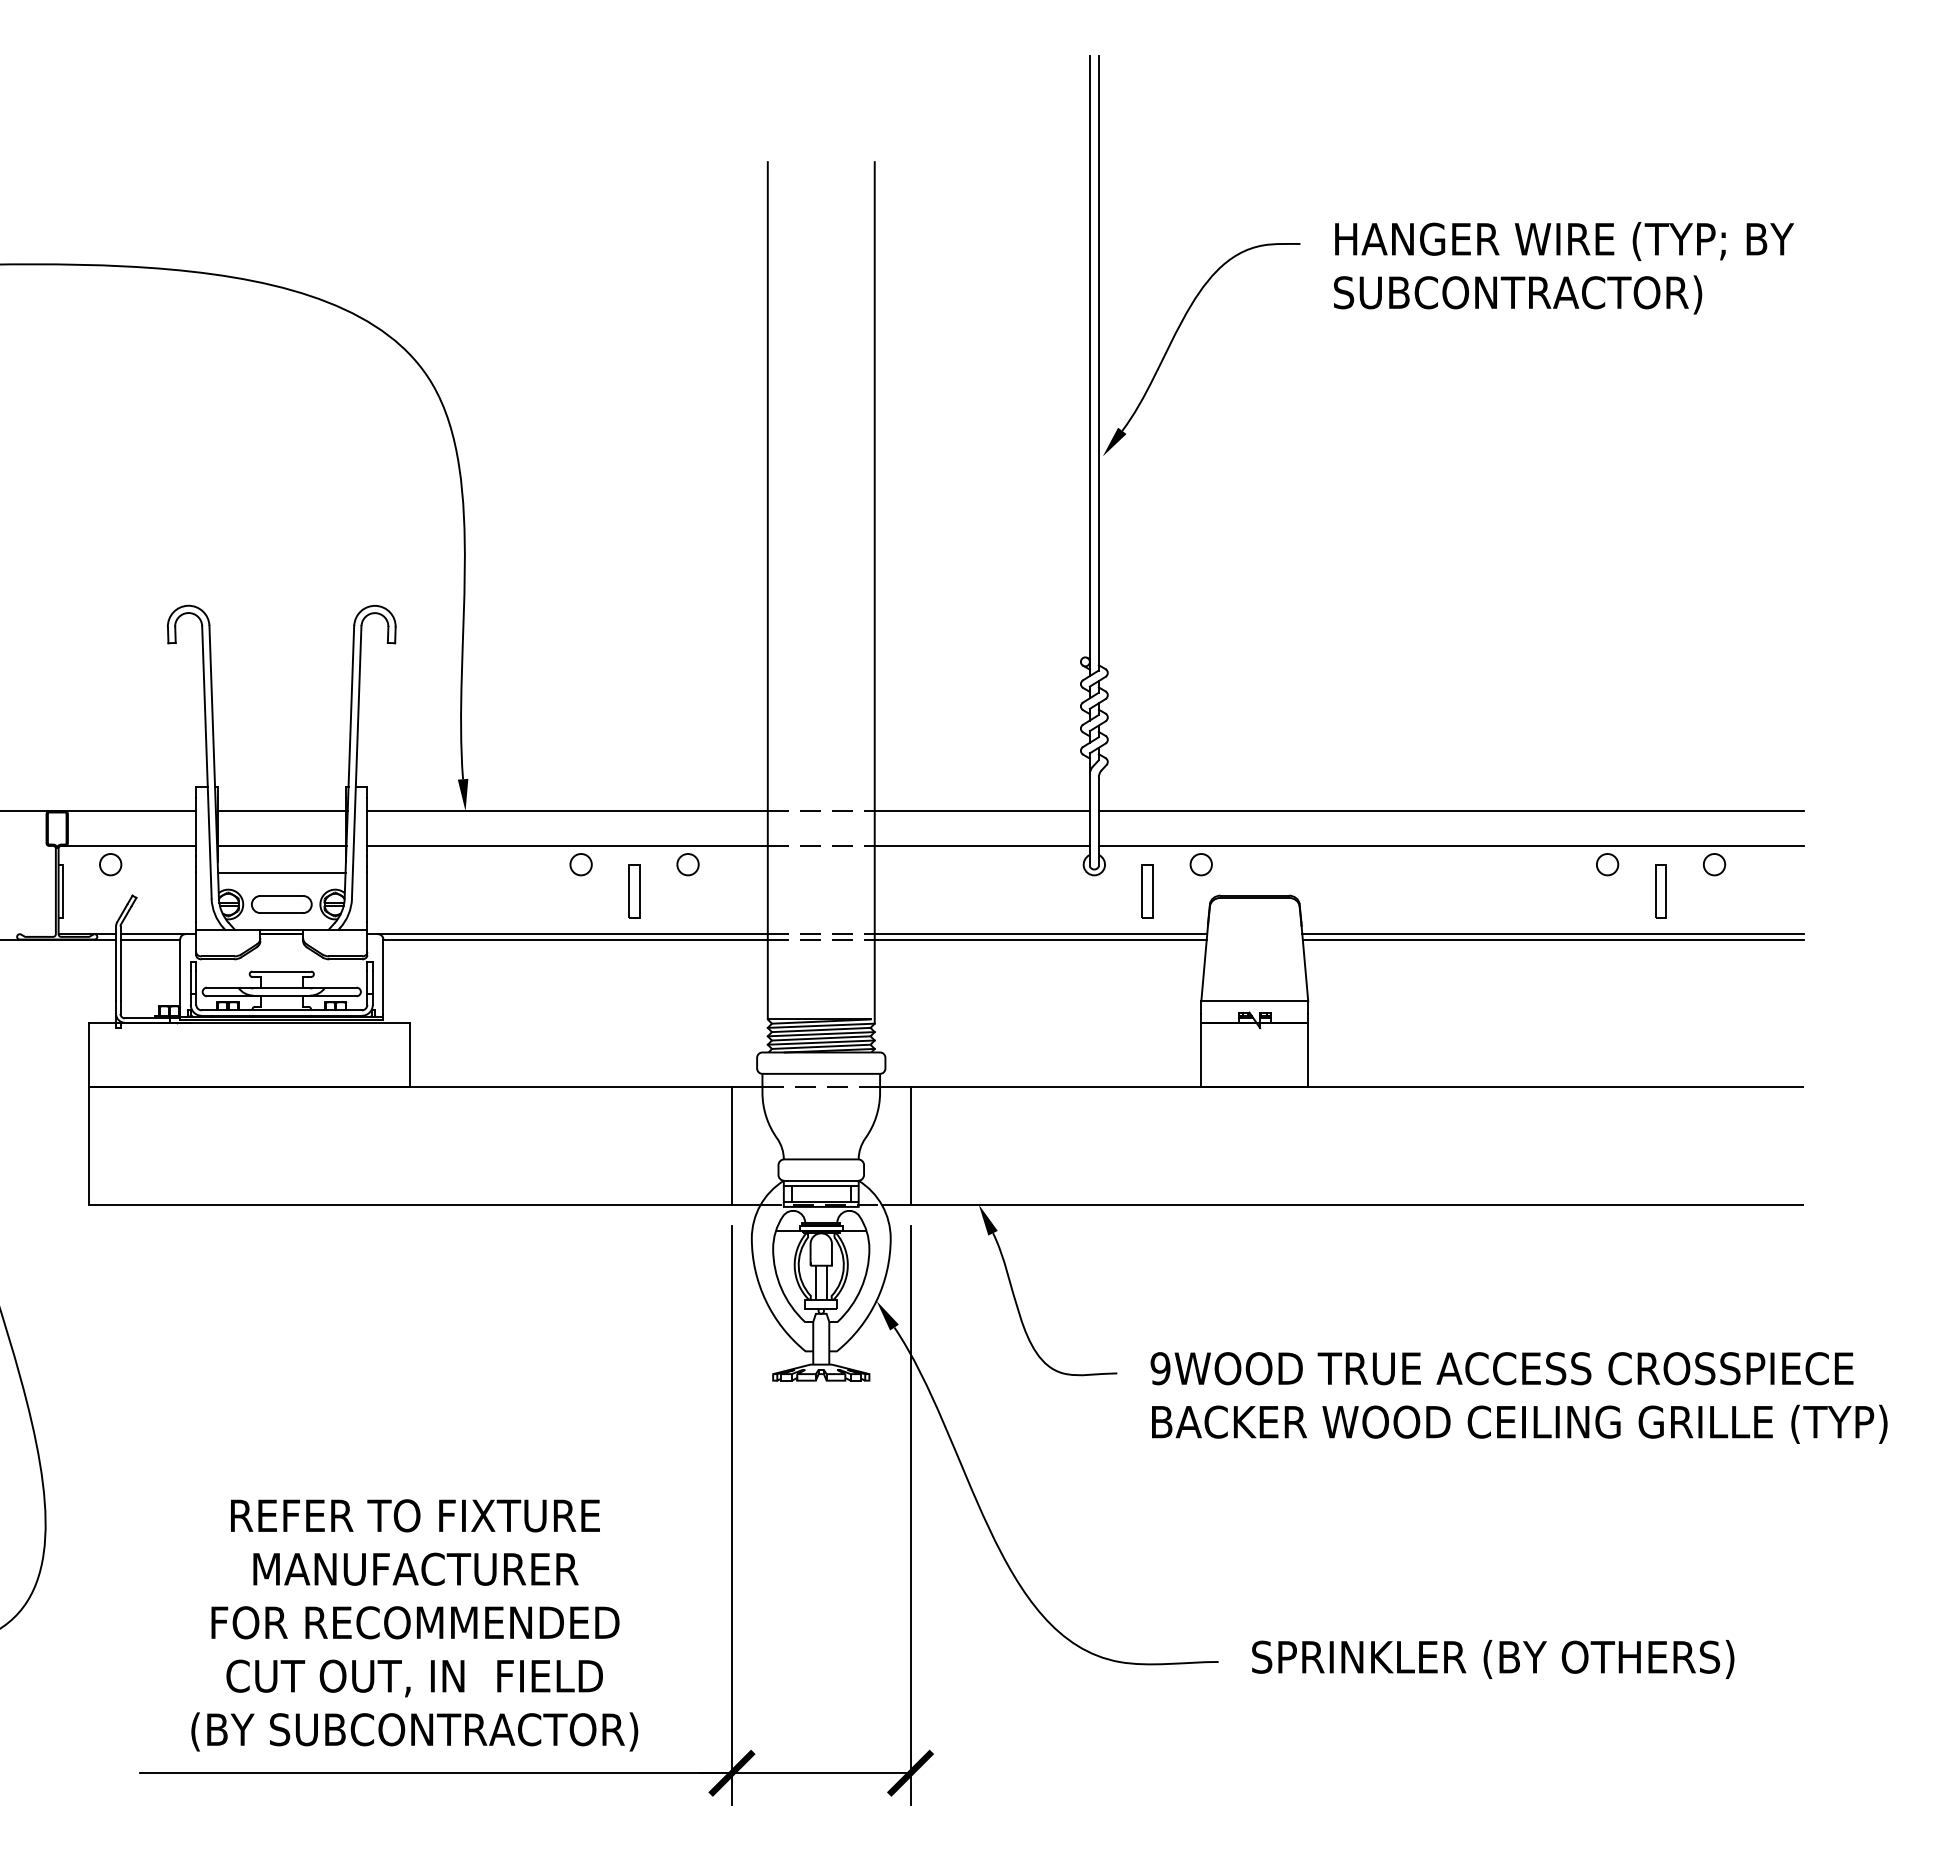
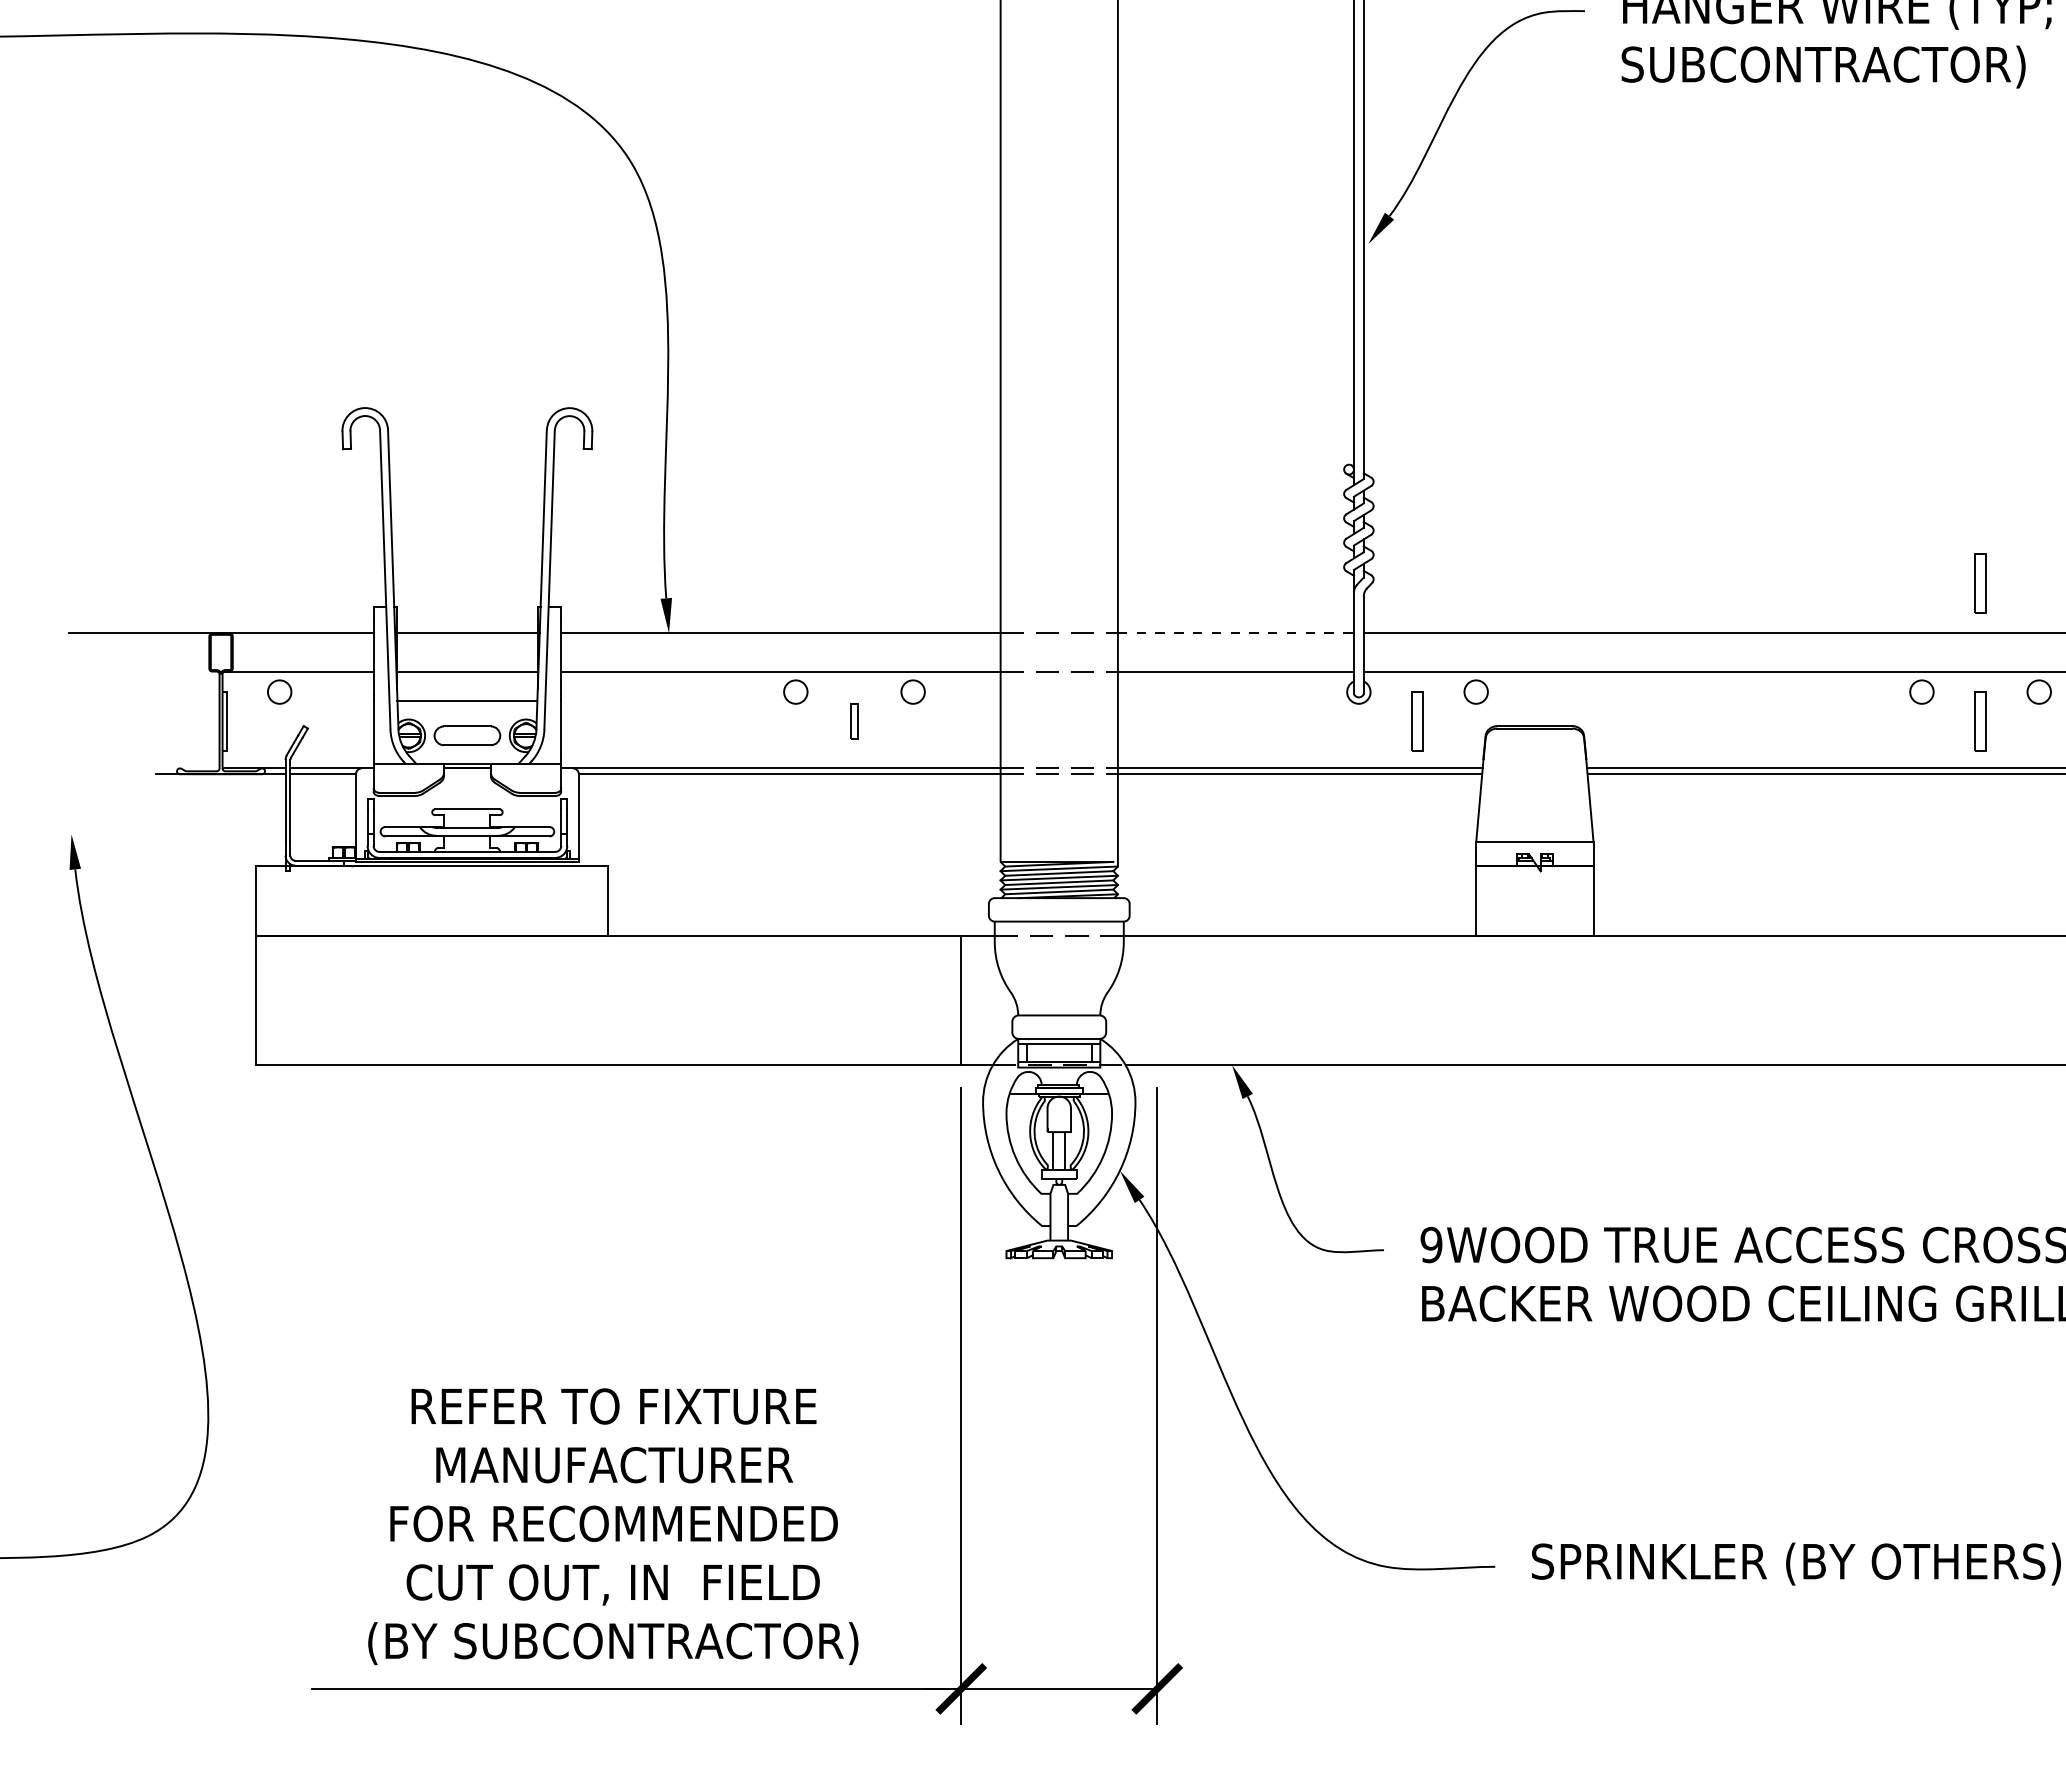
part: (1660, 765) -> (1979, 583), added
line: (982, 811) -> (1236, 633), solid -> dashed
part: (634, 891) -> (854, 721), size x0.6
line: (910, 1145) -> (1157, 1000), removed

